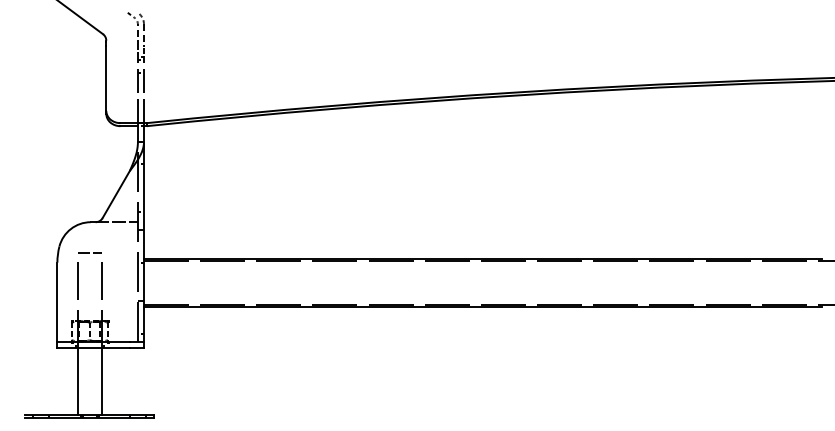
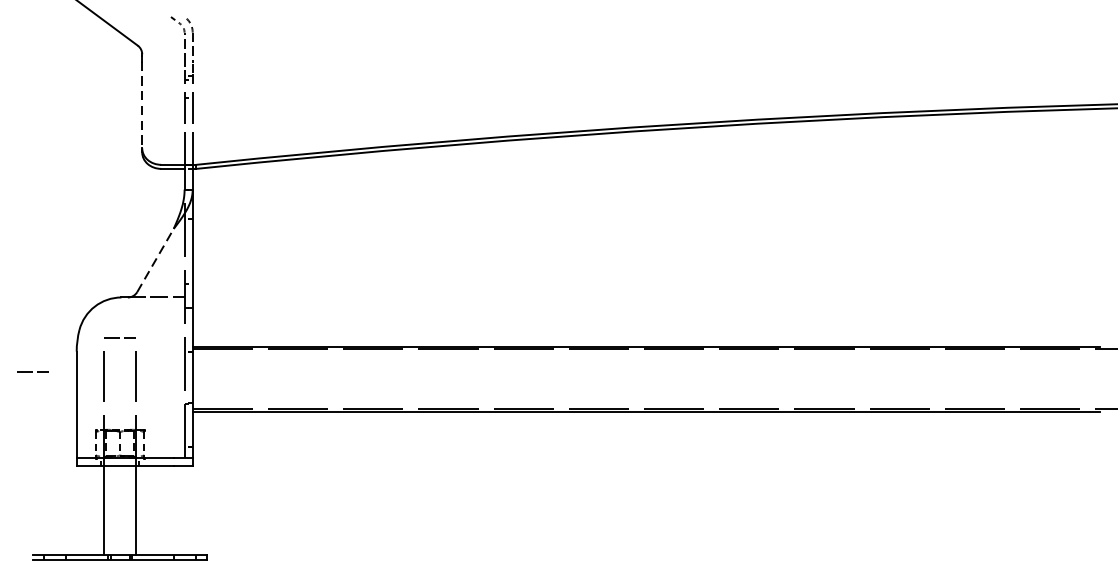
line: (106, 79) -> (142, 106), solid -> dashed
line: (116, 194) -> (155, 260), solid -> dashed
line: (24, 277) -> (32, 371), added

